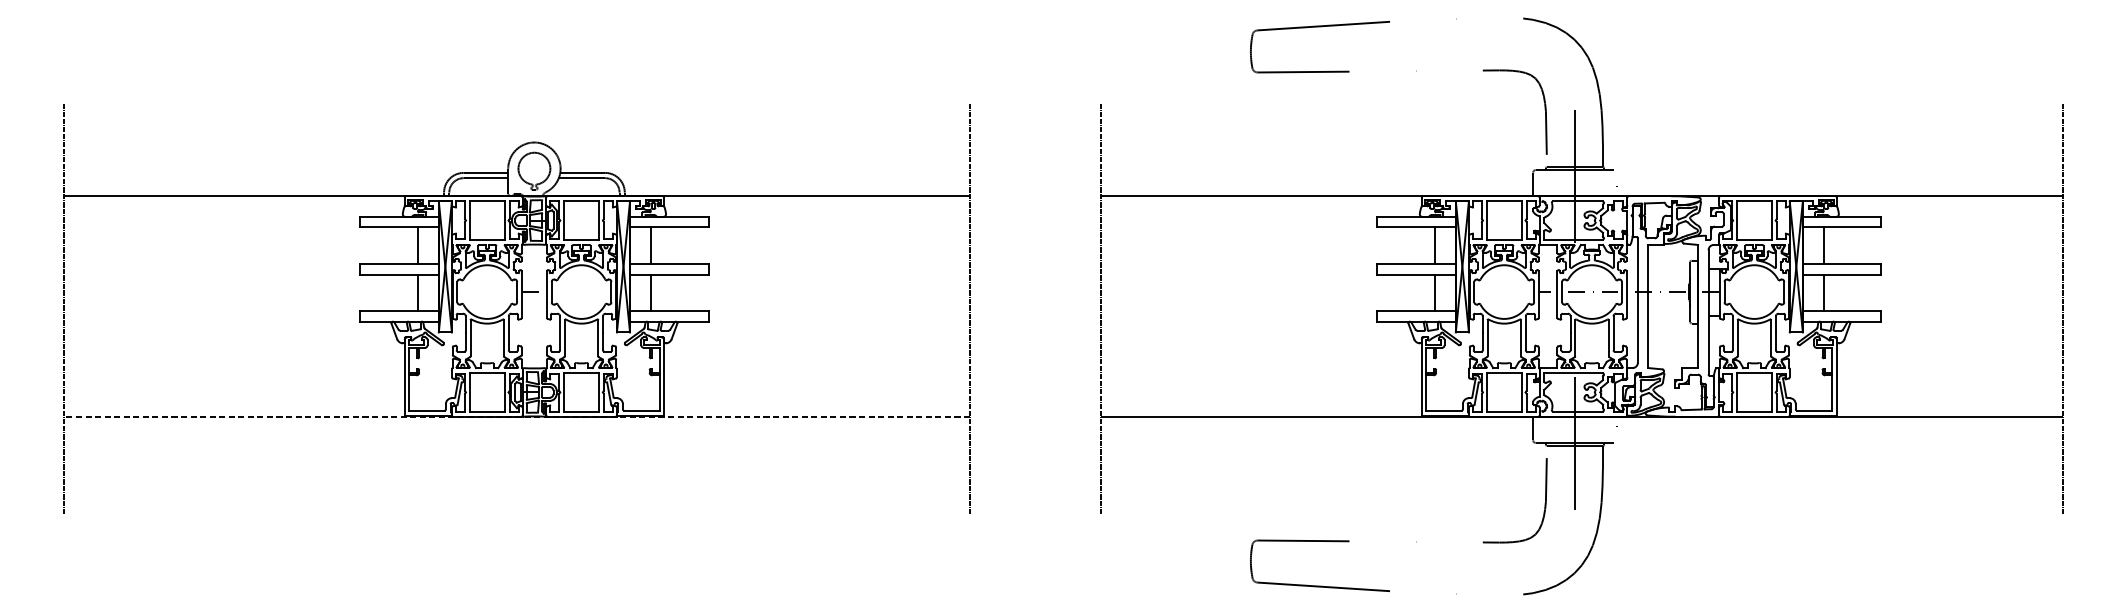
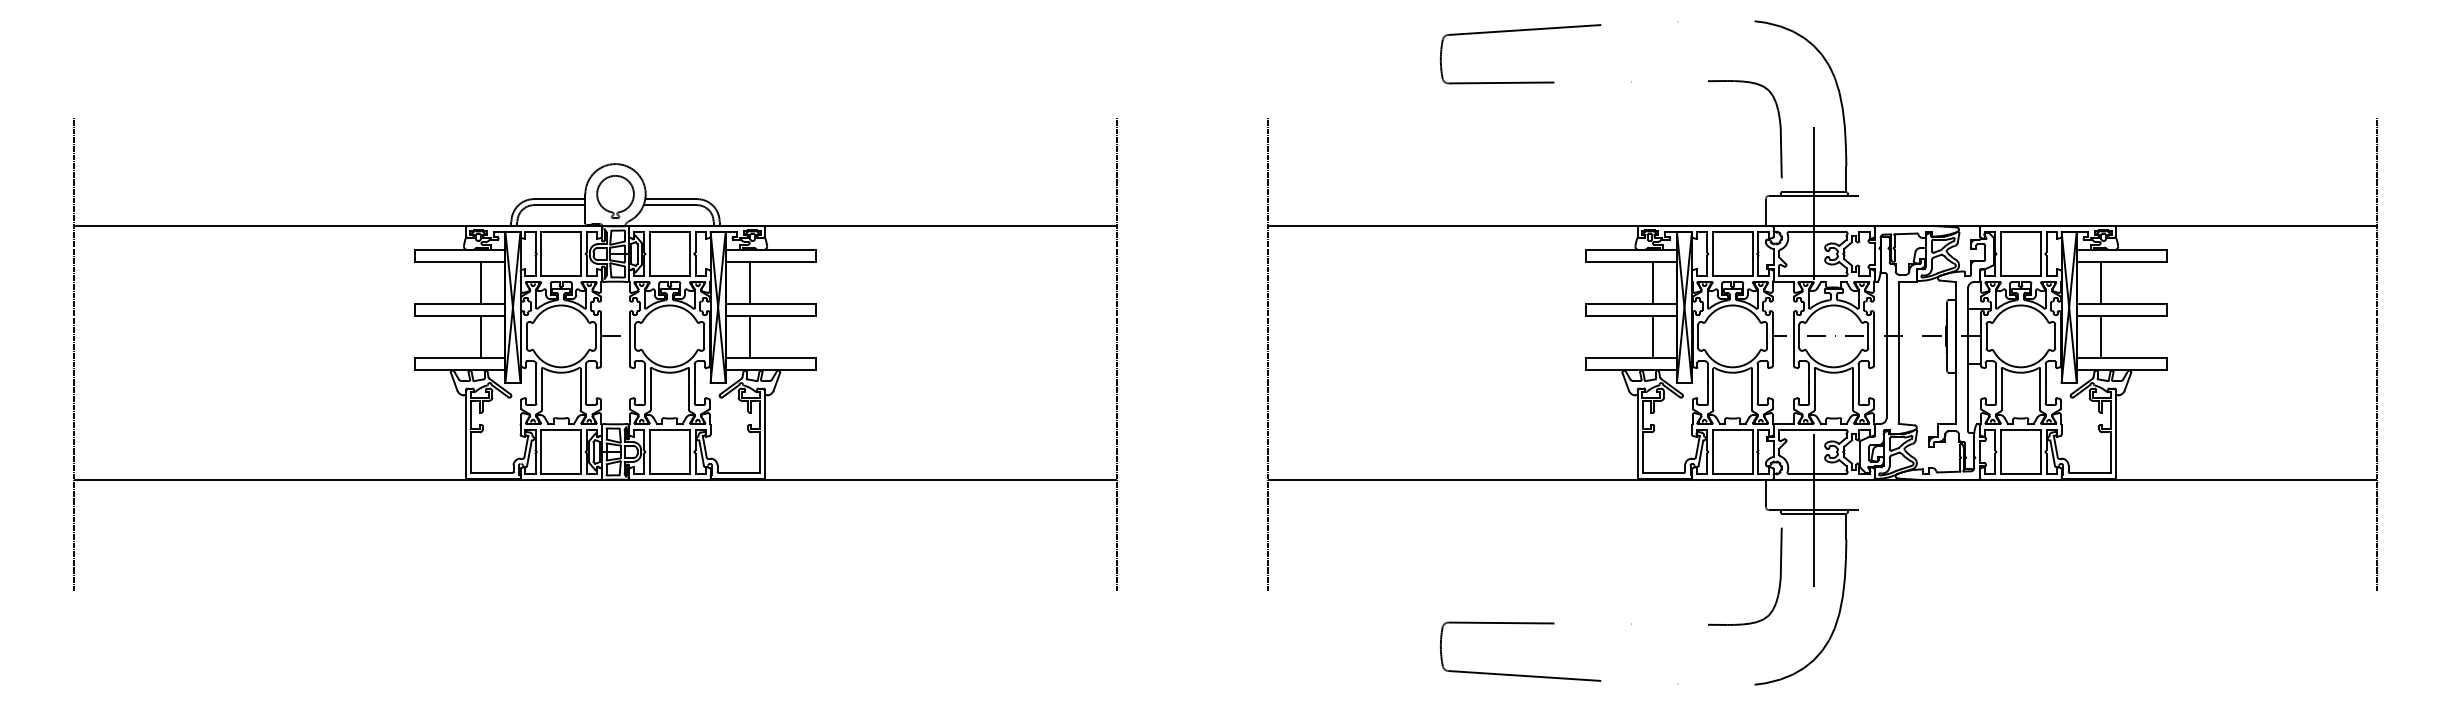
line: (517, 417) -> (595, 480), dashed -> solid

